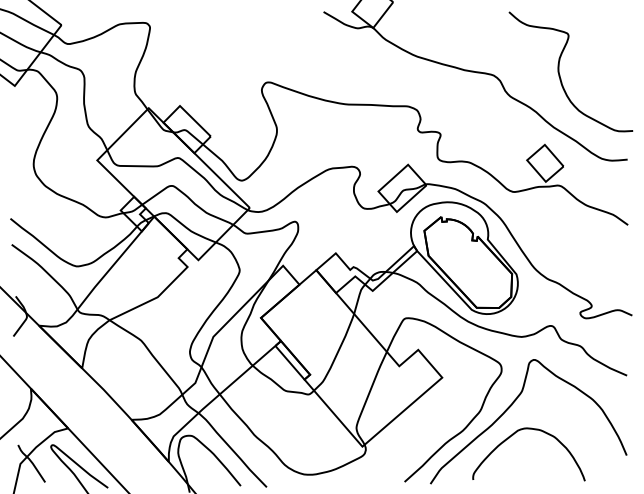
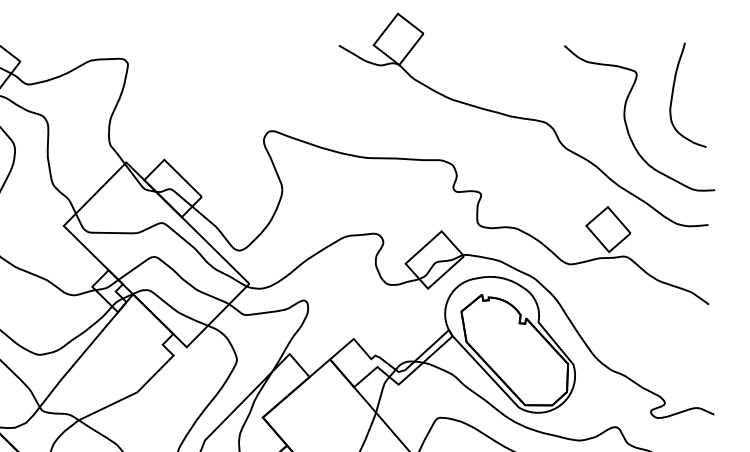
curve: (599, 50) -> (674, 92), added

